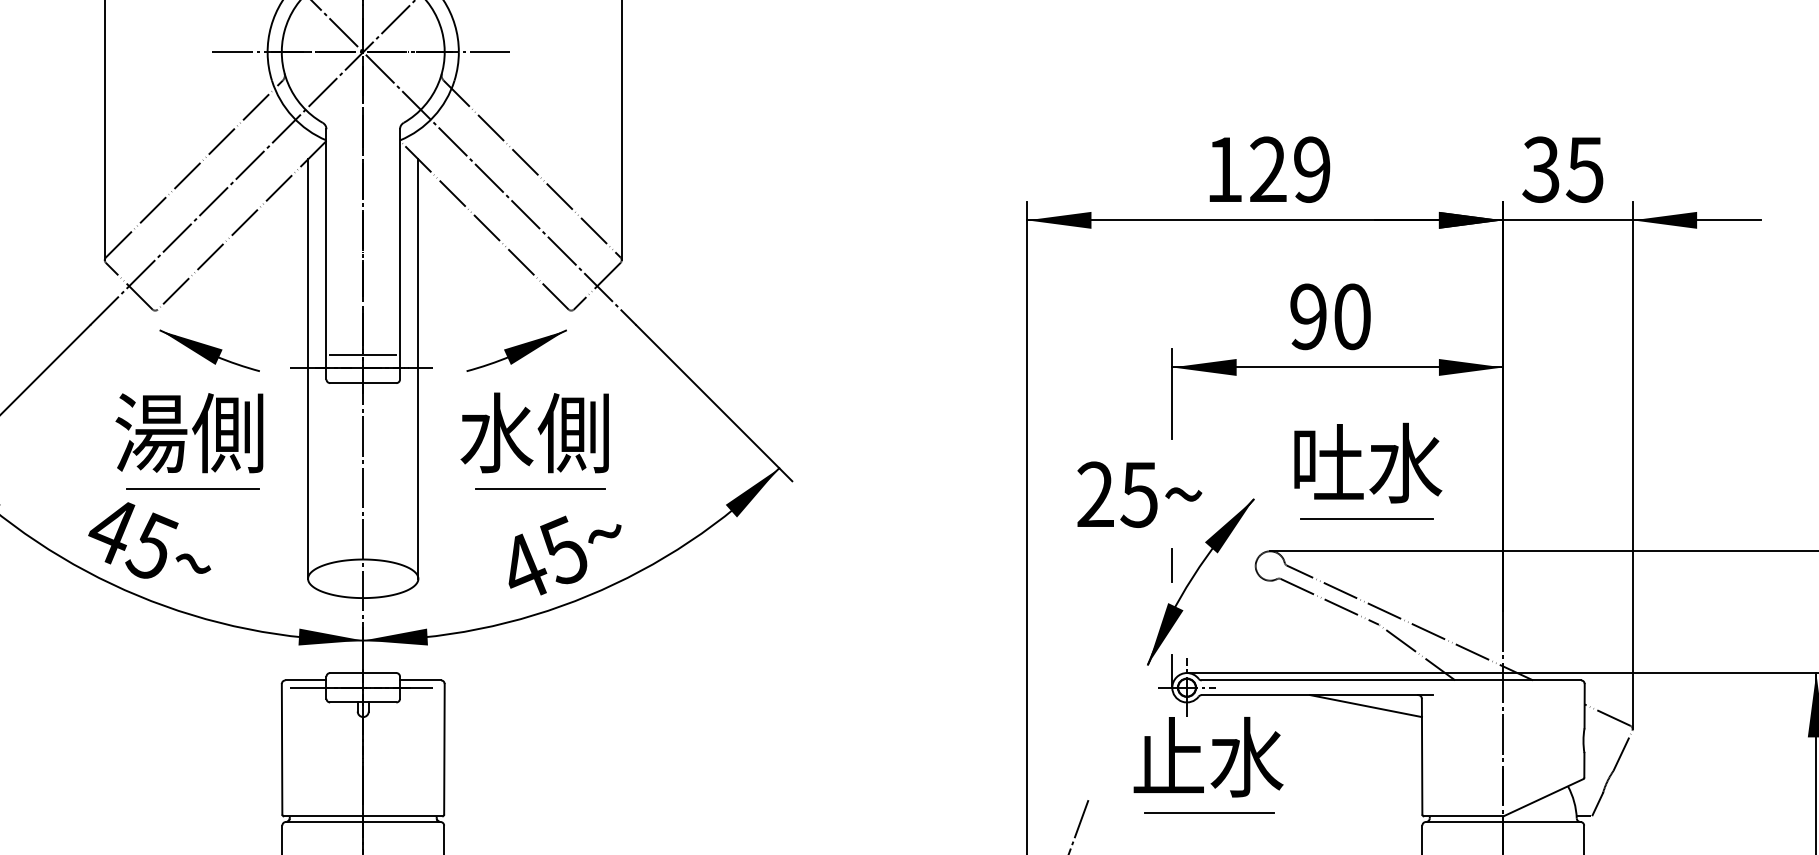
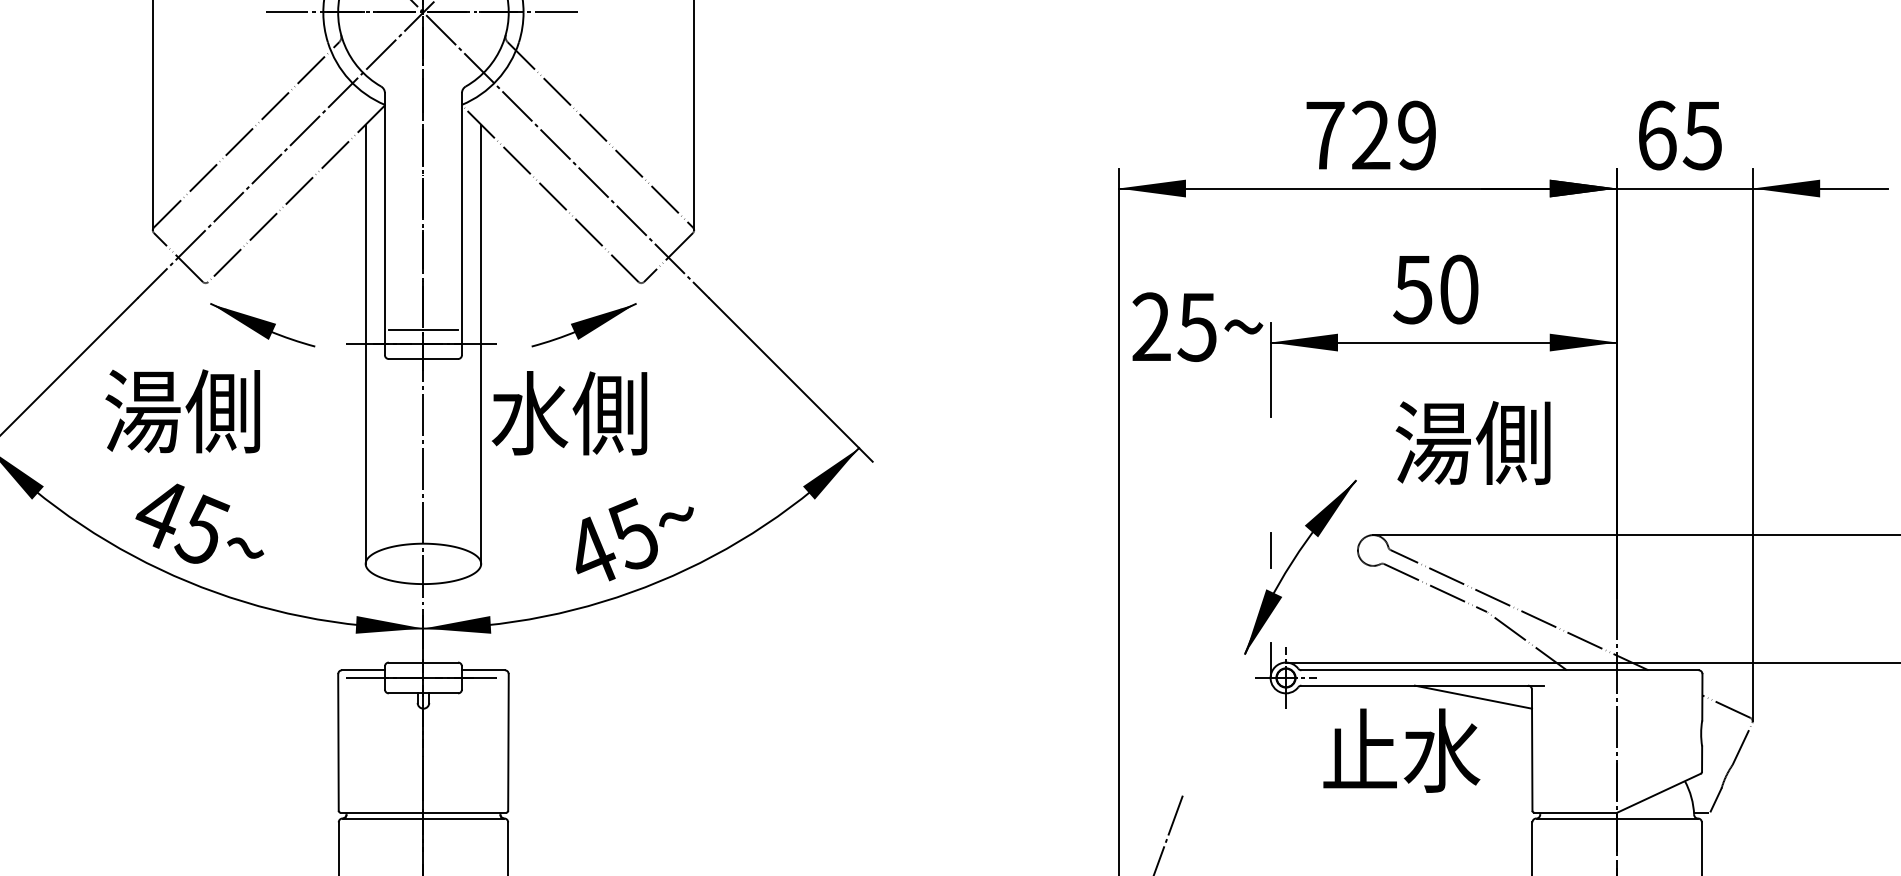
text: (1224, 169) -> (1325, 135), 129 -> 729
text: (1541, 169) -> (1657, 135), 35 -> 65
text: (1307, 316) -> (1412, 289), 90 -> 50
text: (534, 432) -> (569, 412), moved
text: (189, 433) -> (182, 411), moved
text: (1366, 462) -> (1473, 442), 吐水 -> 湯側
line: (192, 489) -> (244, 470), removed
line: (540, 489) -> (609, 470), removed
text: (1139, 494) -> (1197, 326), moved
line: (1366, 519) -> (1473, 501), removed
text: (1208, 757) -> (1401, 751), moved
line: (1209, 812) -> (1309, 808), removed

